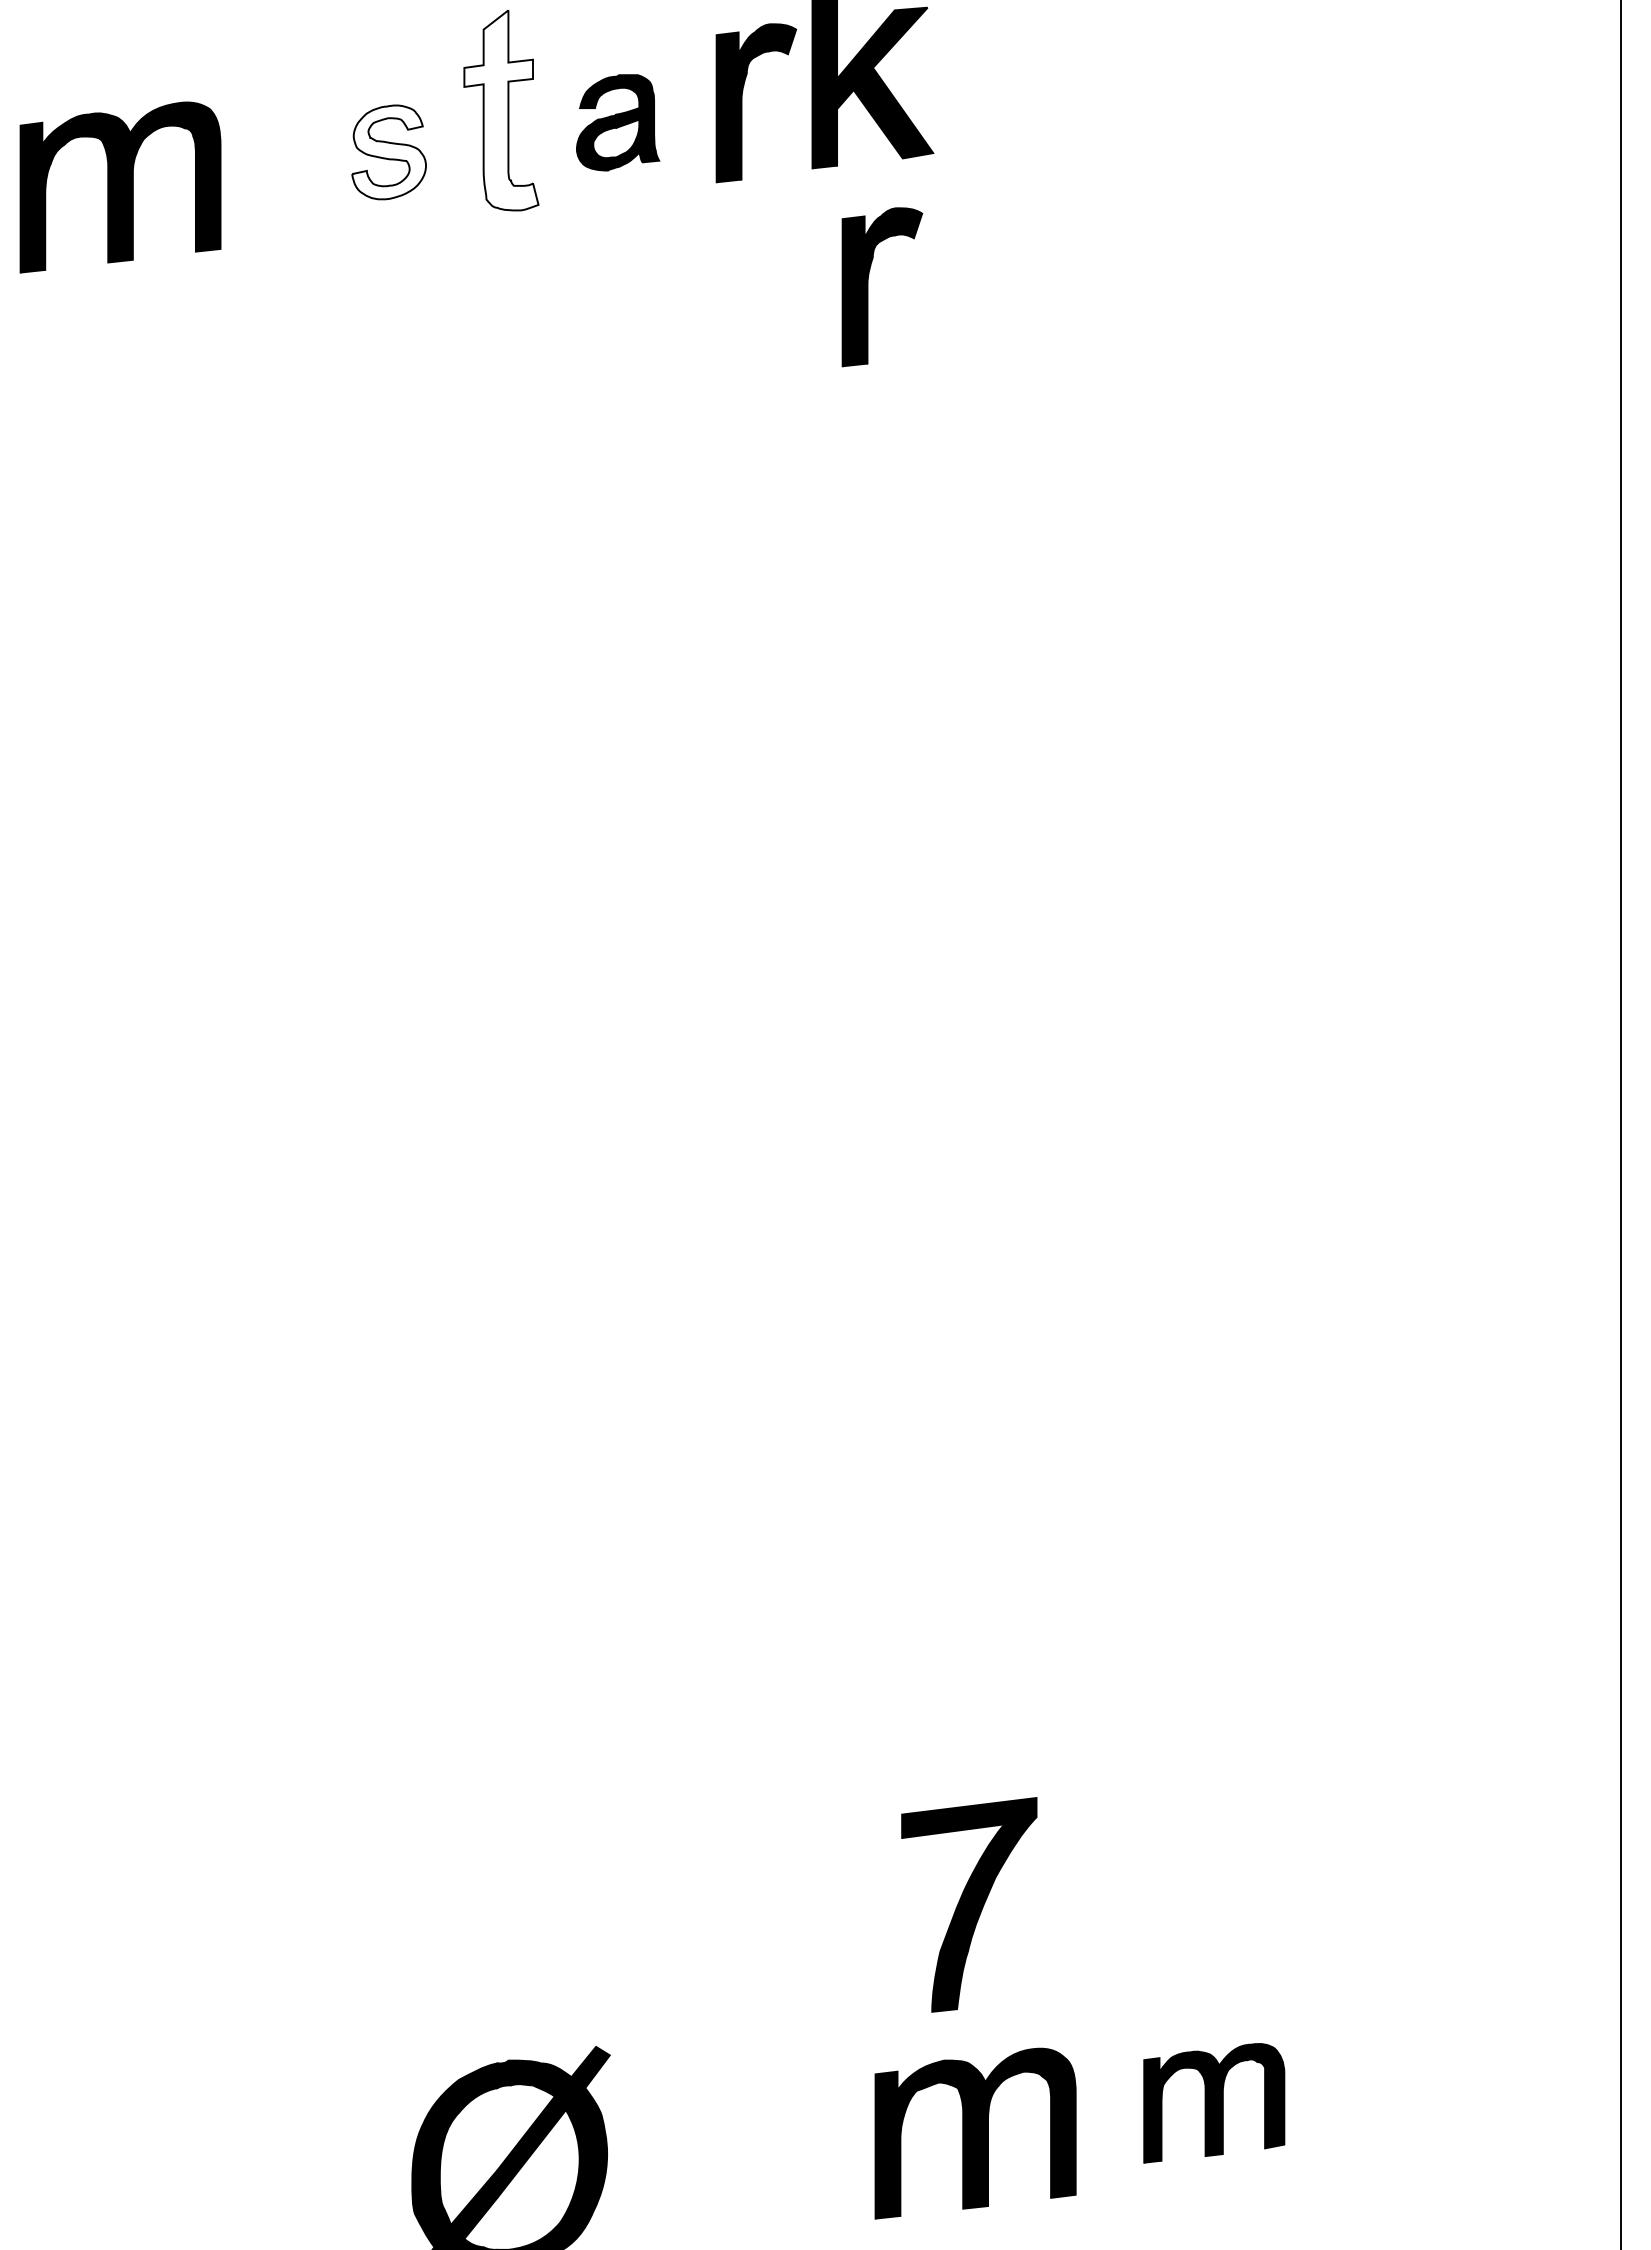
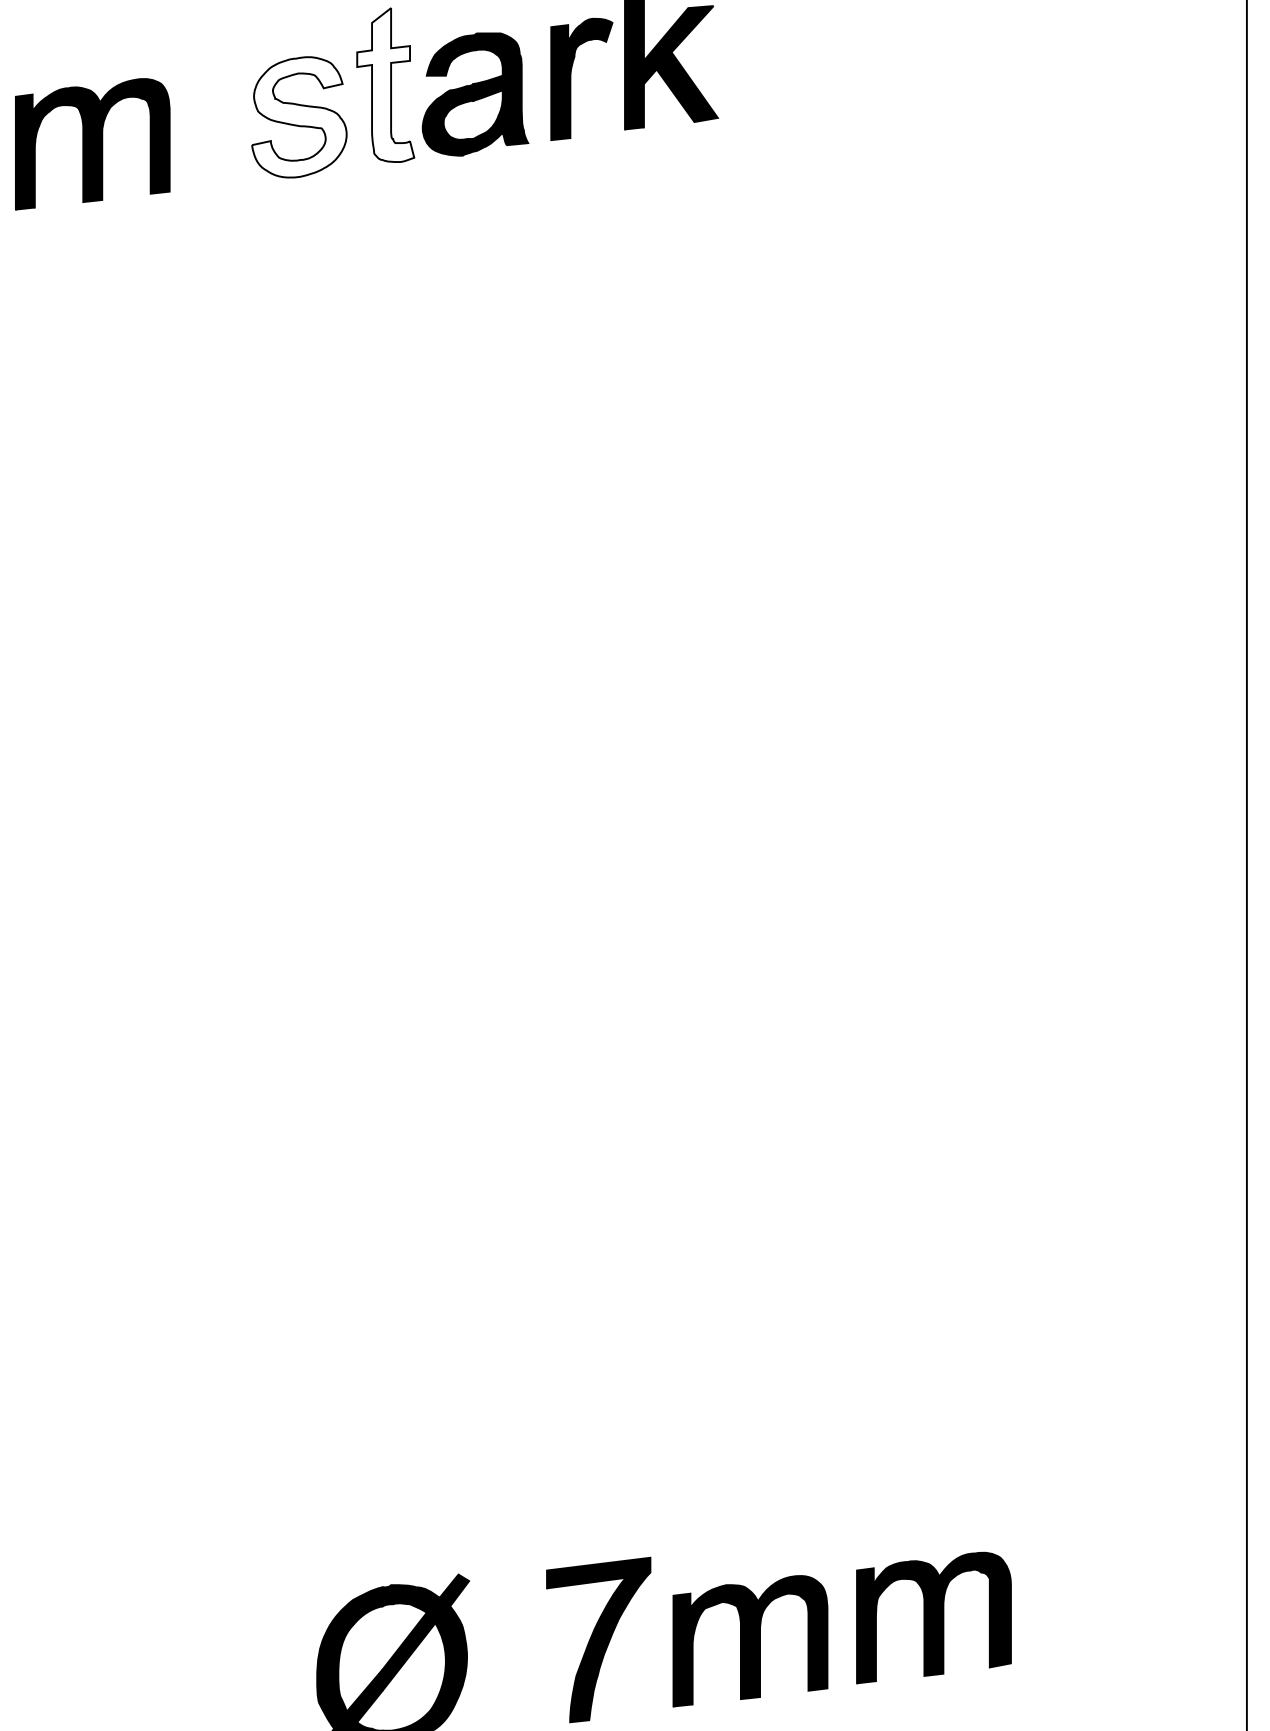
part: (617, 122) -> (475, 94), size x1.67
part: (388, 152) -> (298, 117), size x1.67
part: (868, 287) -> (668, 221), removed
part: (969, 1904) -> (598, 1639), moved
part: (1214, 2103) -> (934, 1618), size x1.43

